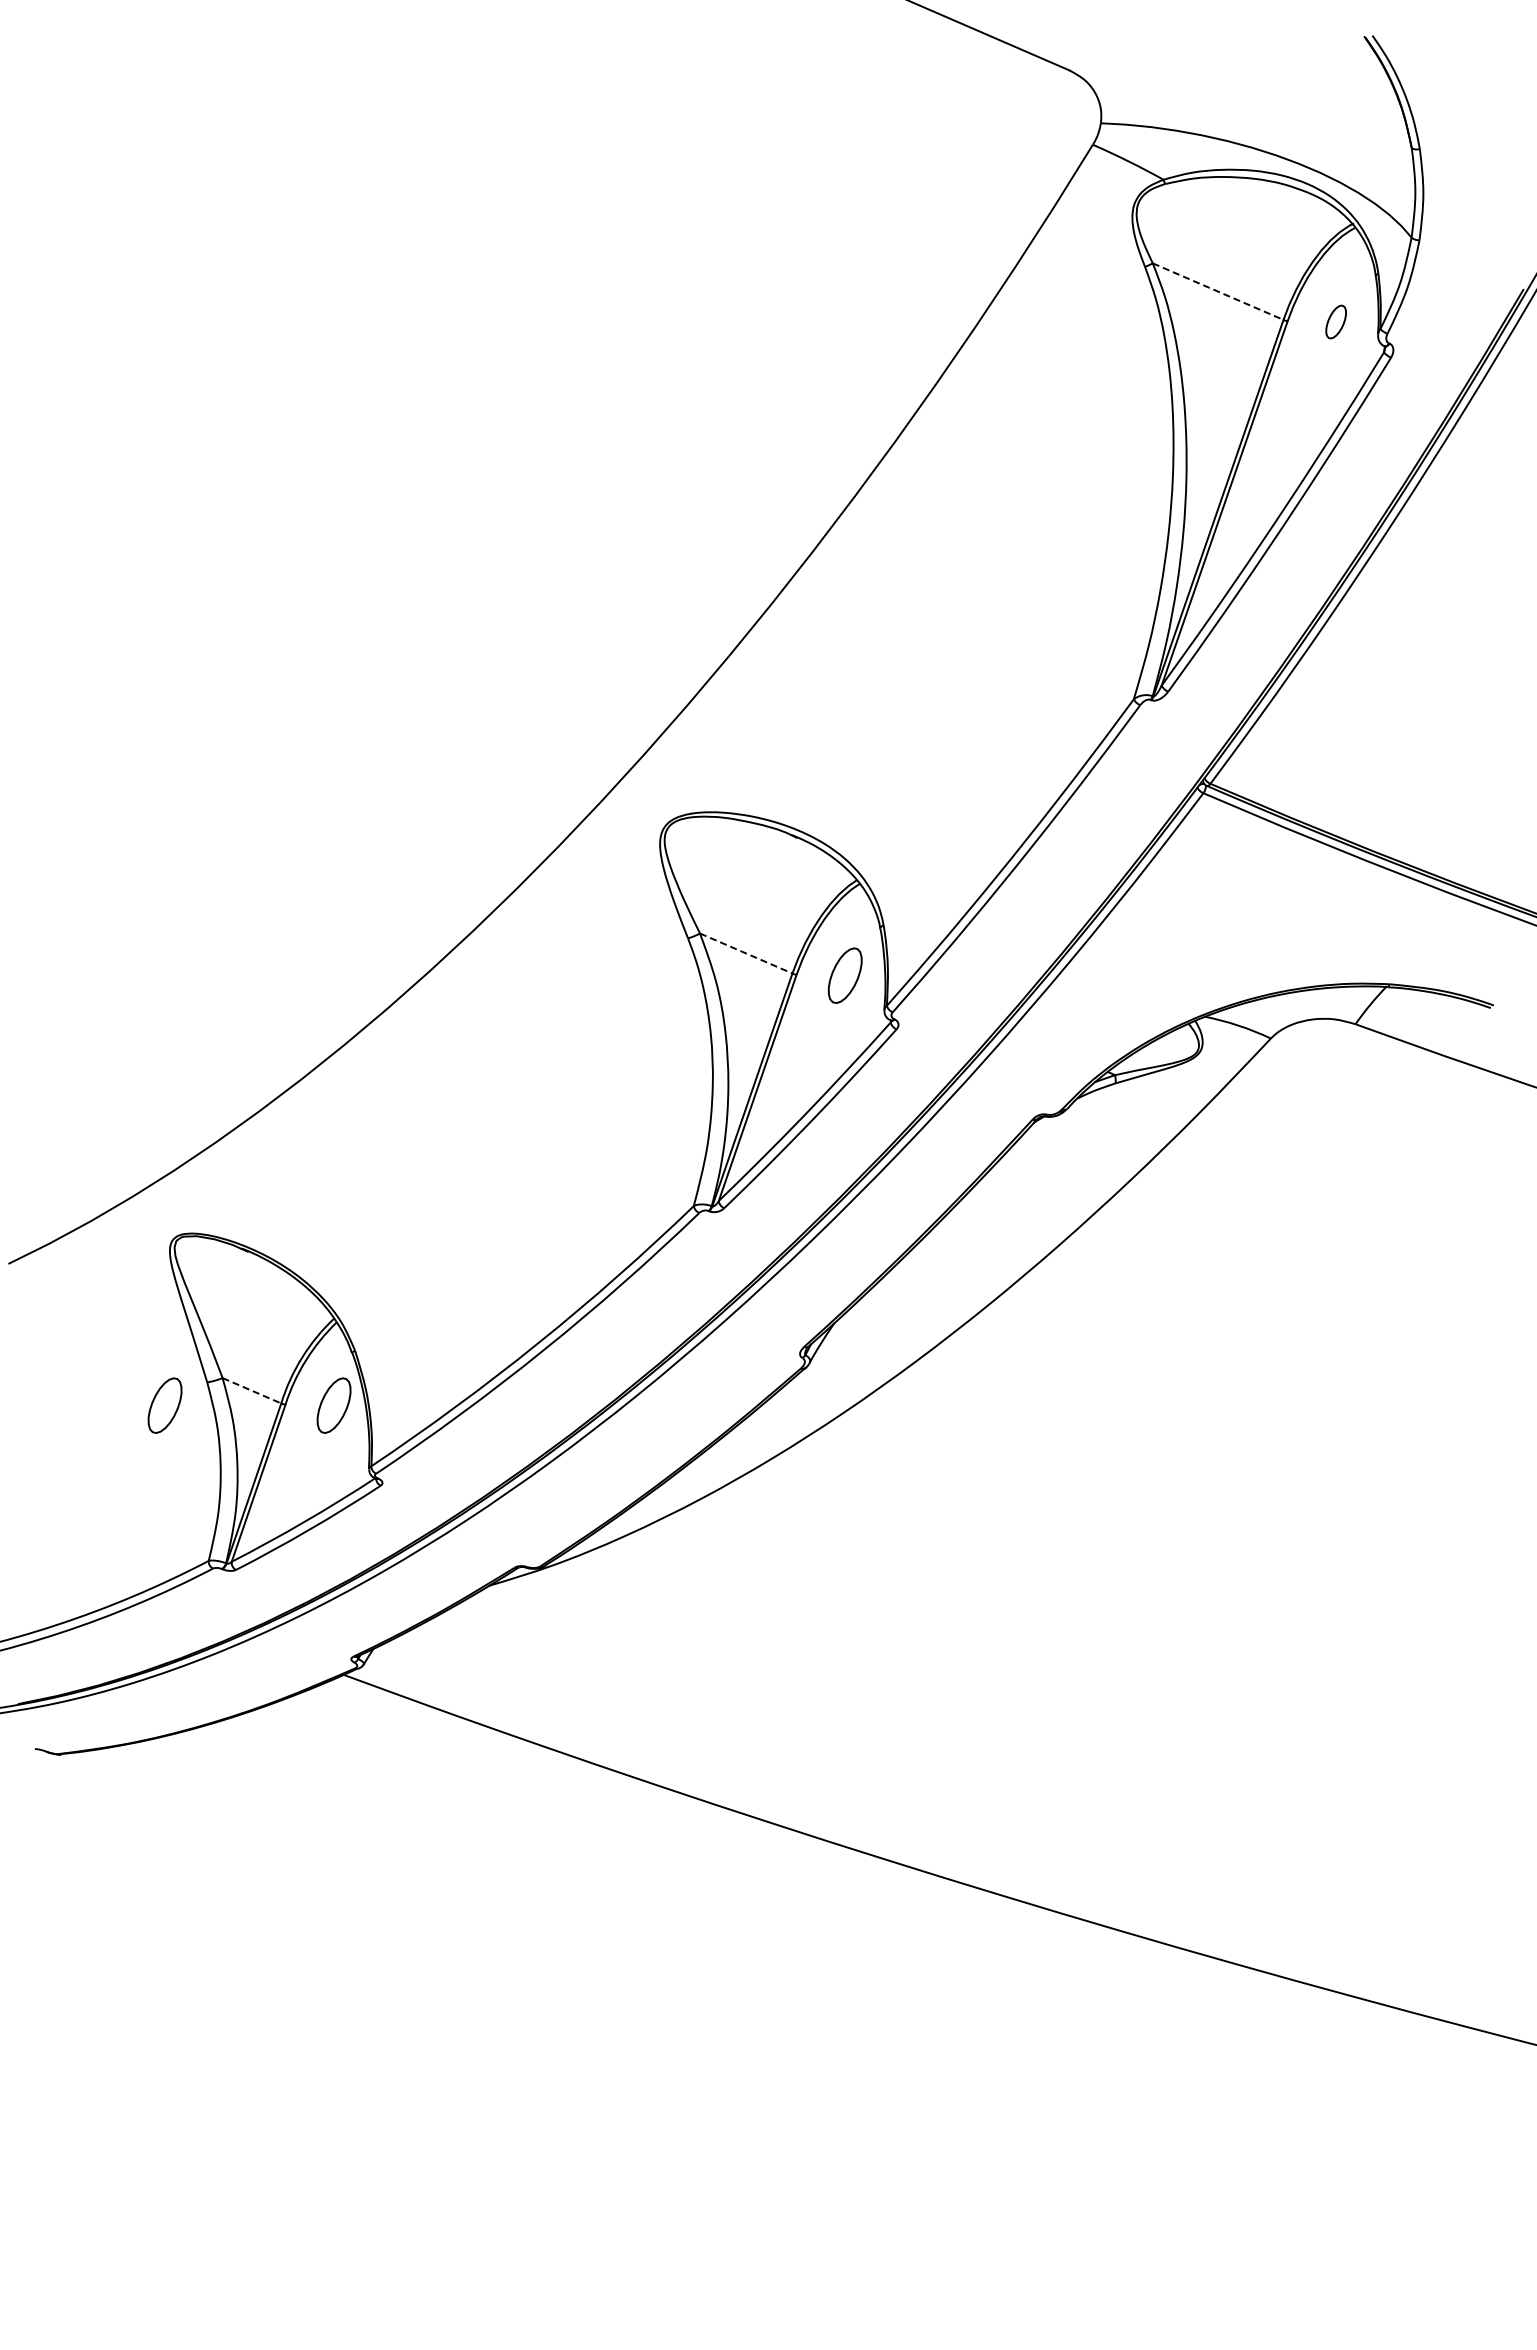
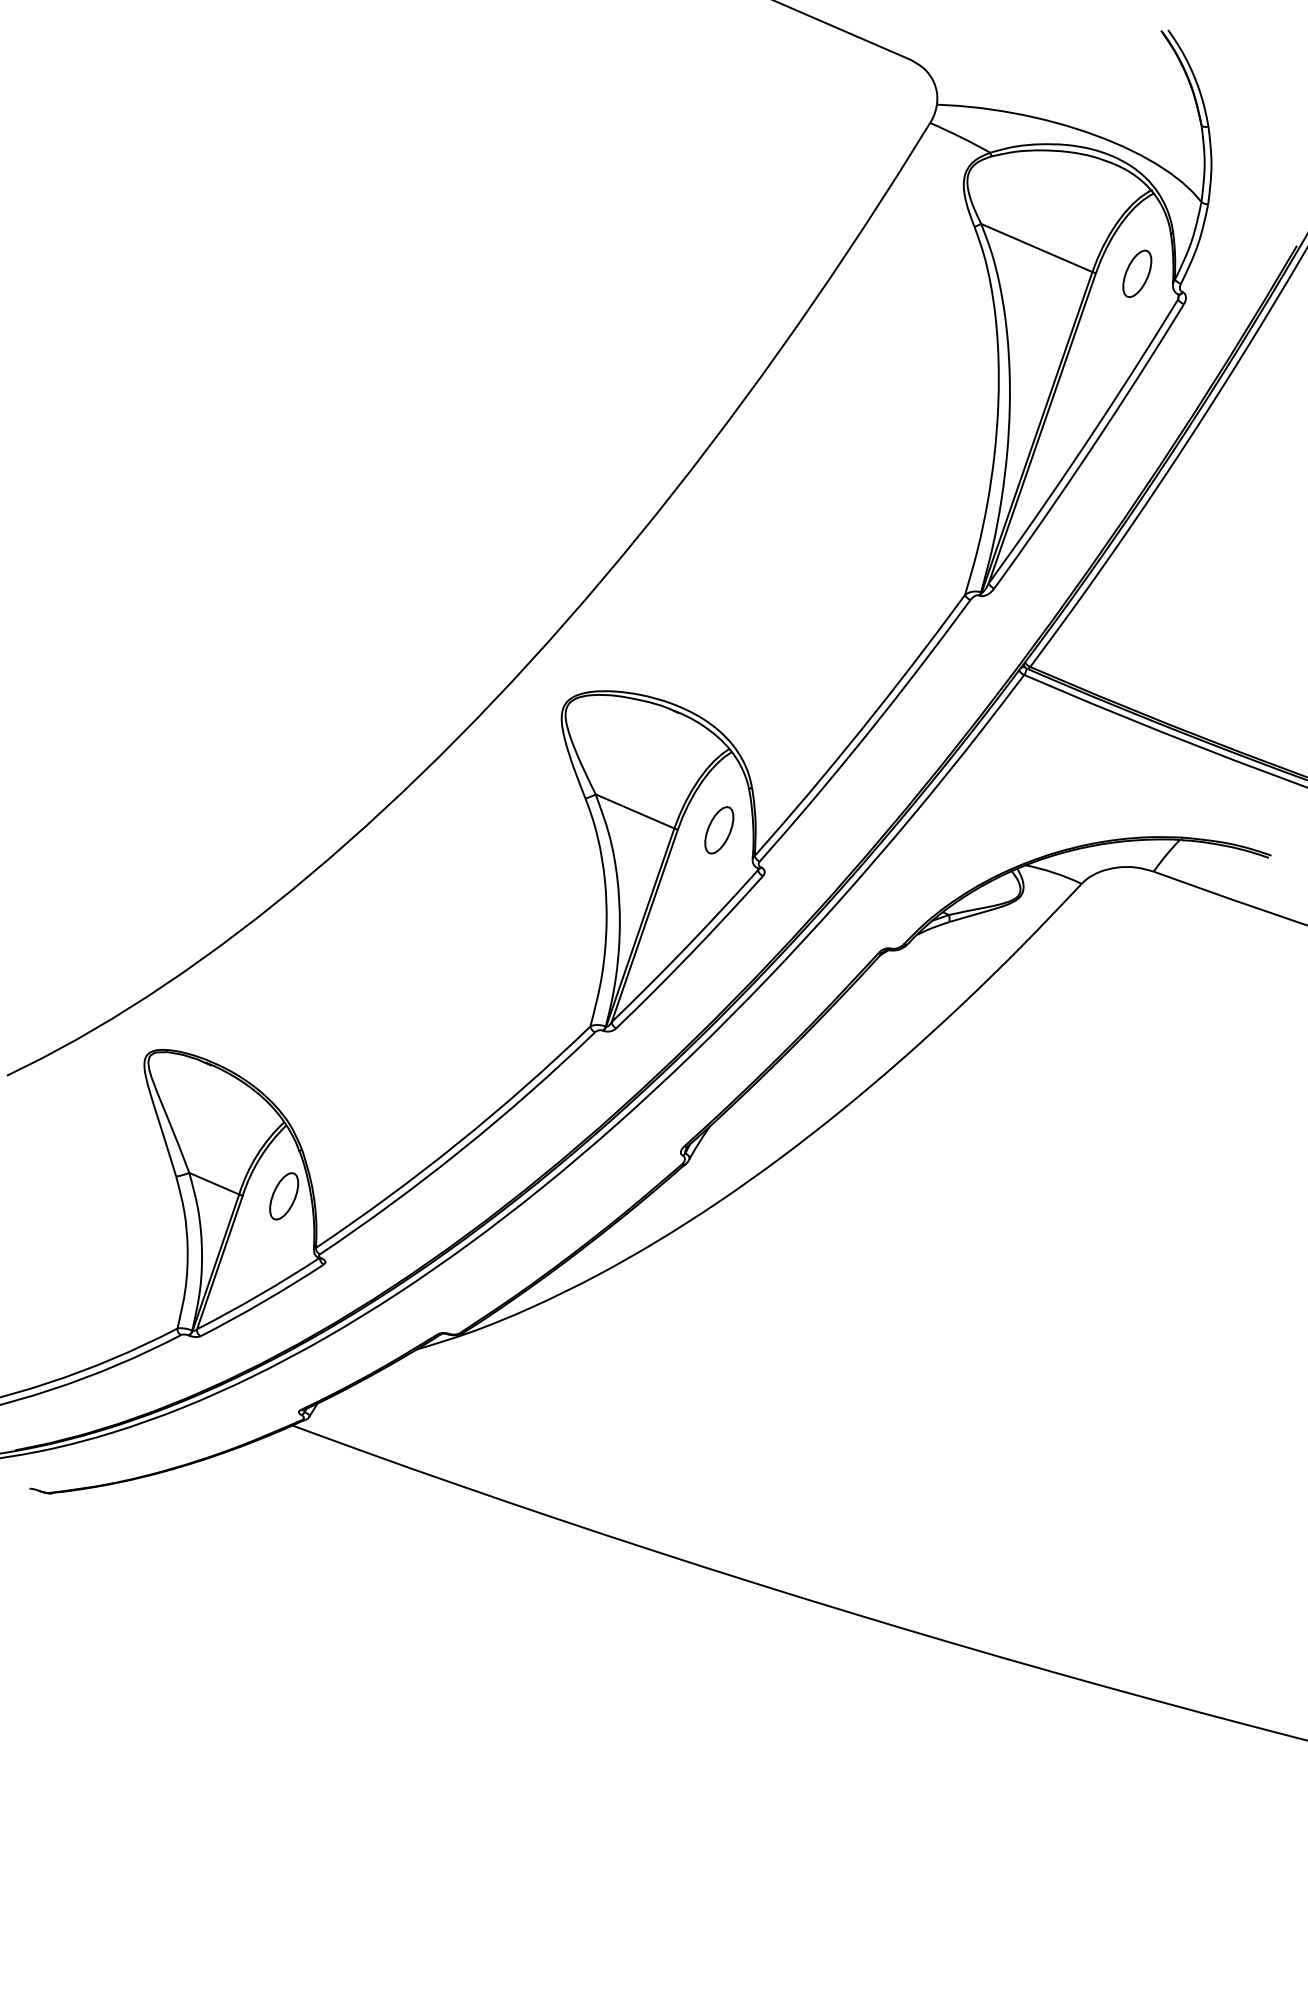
line: (1218, 291) -> (1037, 247), dashed -> solid
part: (1335, 321) -> (1136, 273), size x1.67
line: (746, 953) -> (635, 811), dashed -> solid
line: (251, 1390) -> (213, 1183), dashed -> solid
part: (164, 1405) -> (139, 1196), removed

